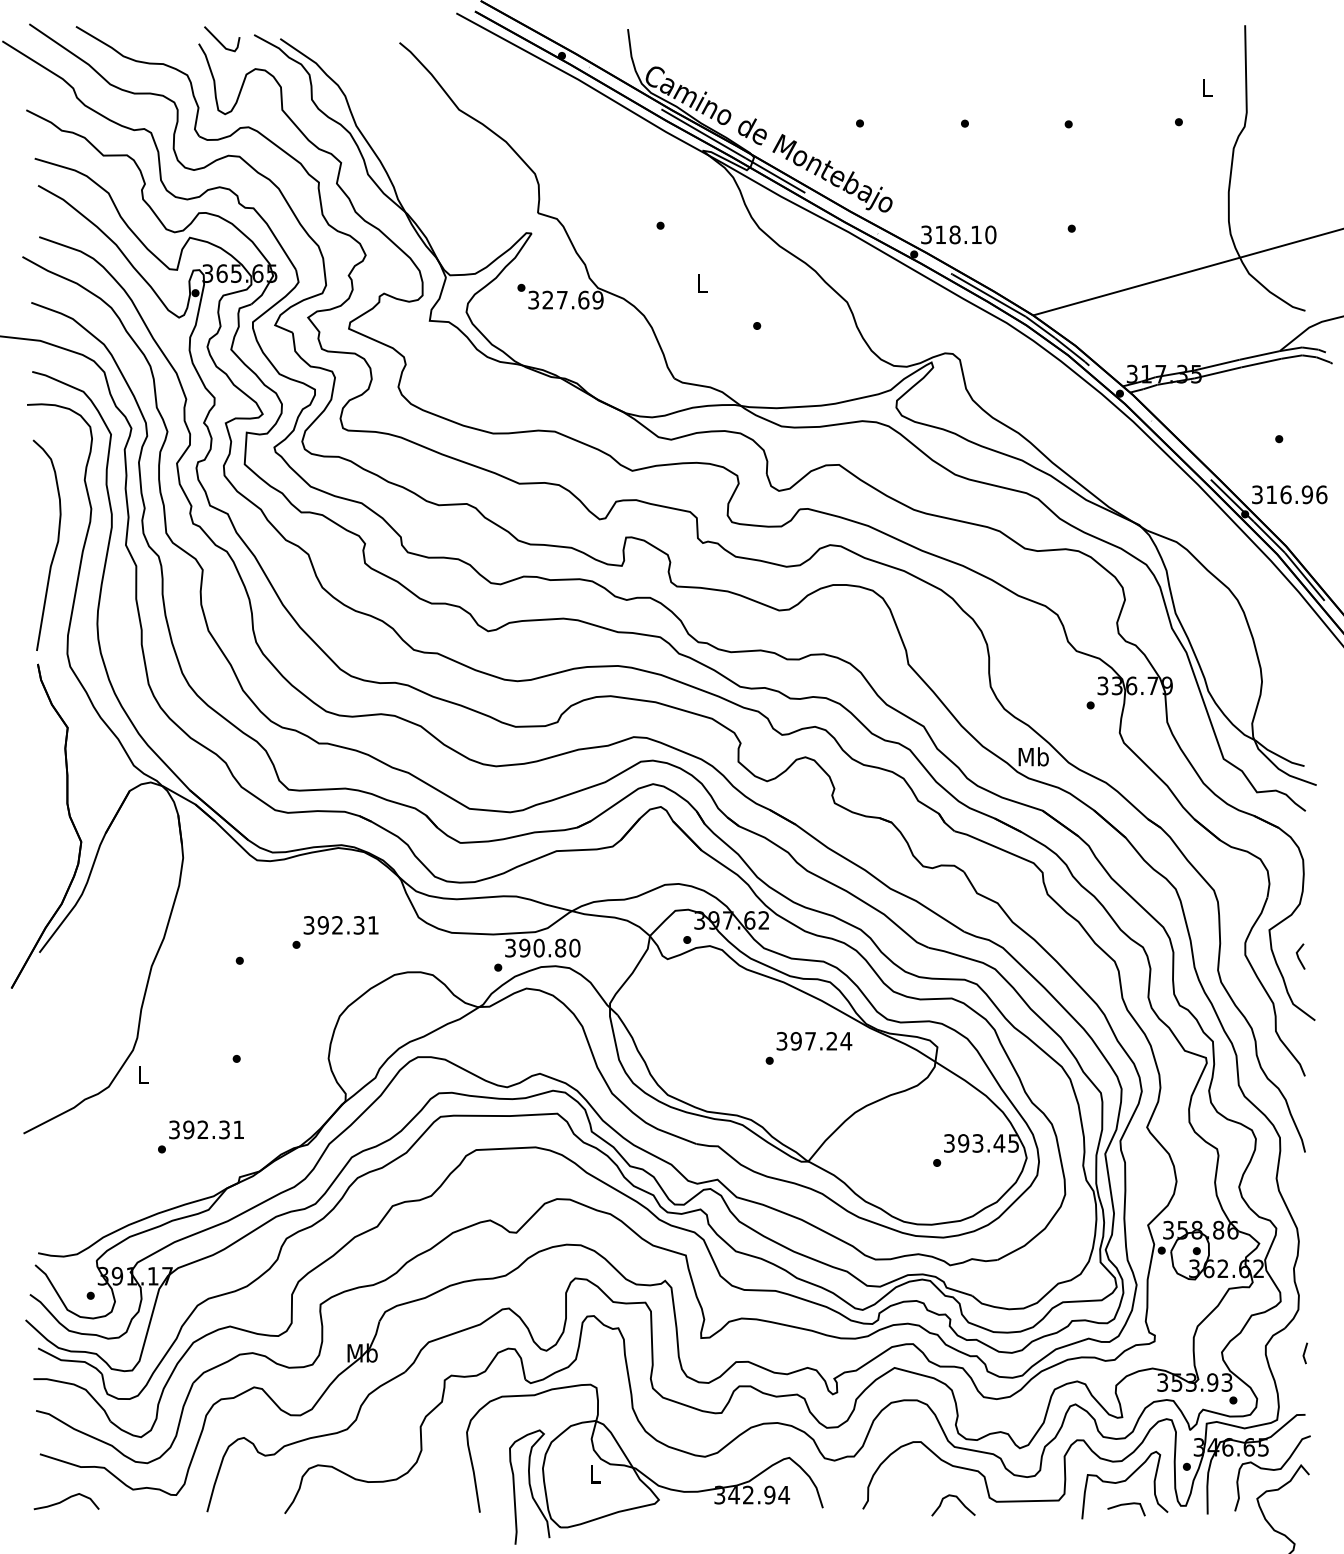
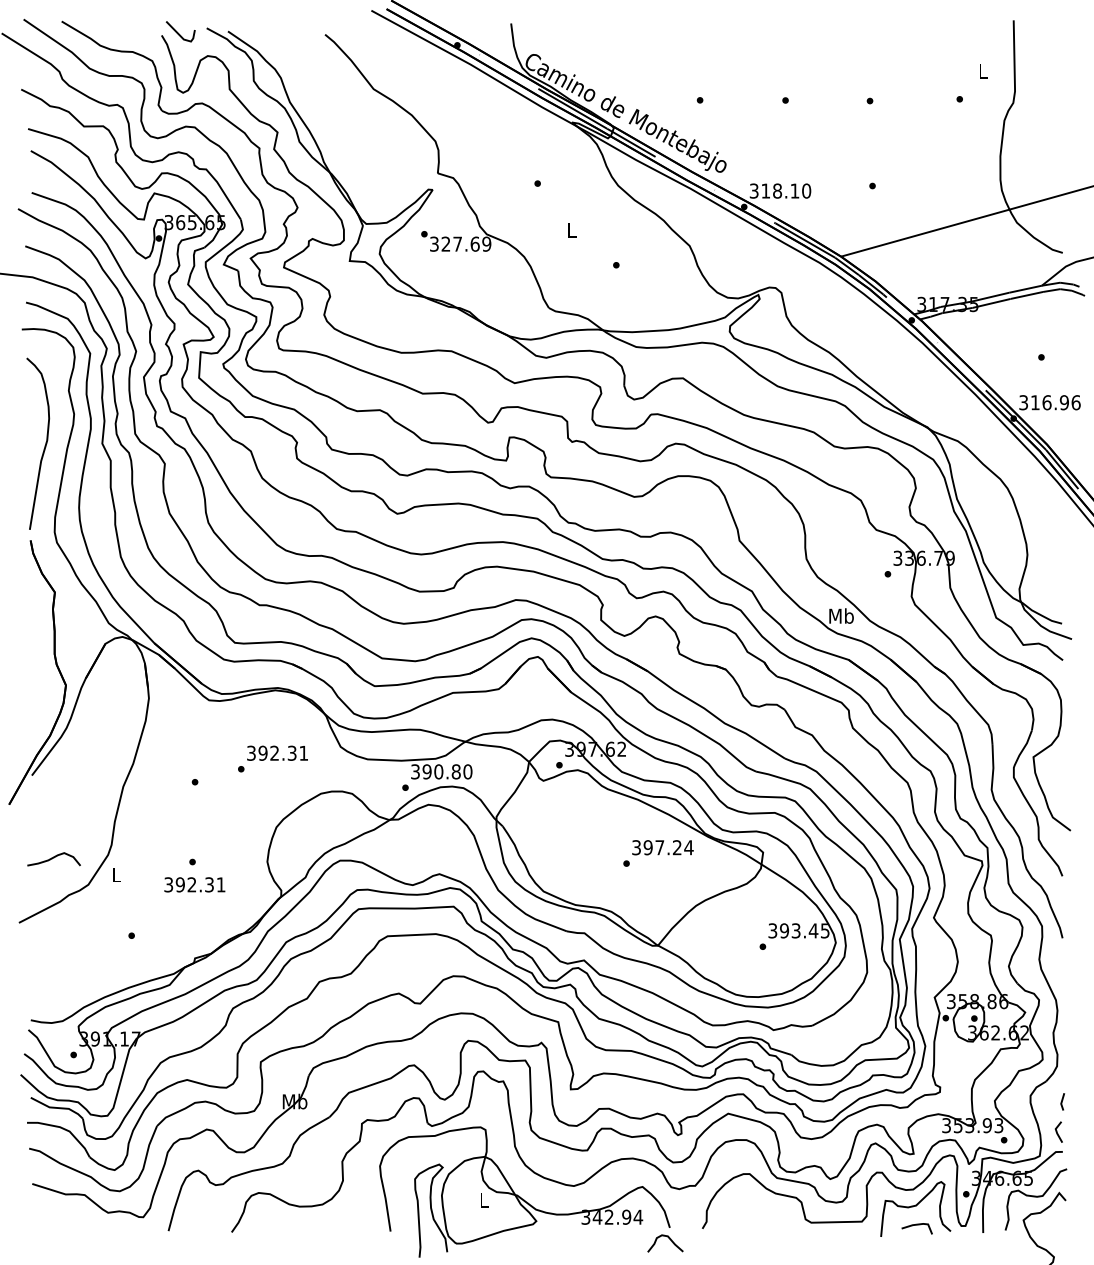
line: (1299, 957) -> (1057, 1132), moved
text: (206, 1129) -> (194, 884), moved
curve: (66, 1500) -> (53, 858), moved
curve: (958, 1500) -> (669, 1239), moved

